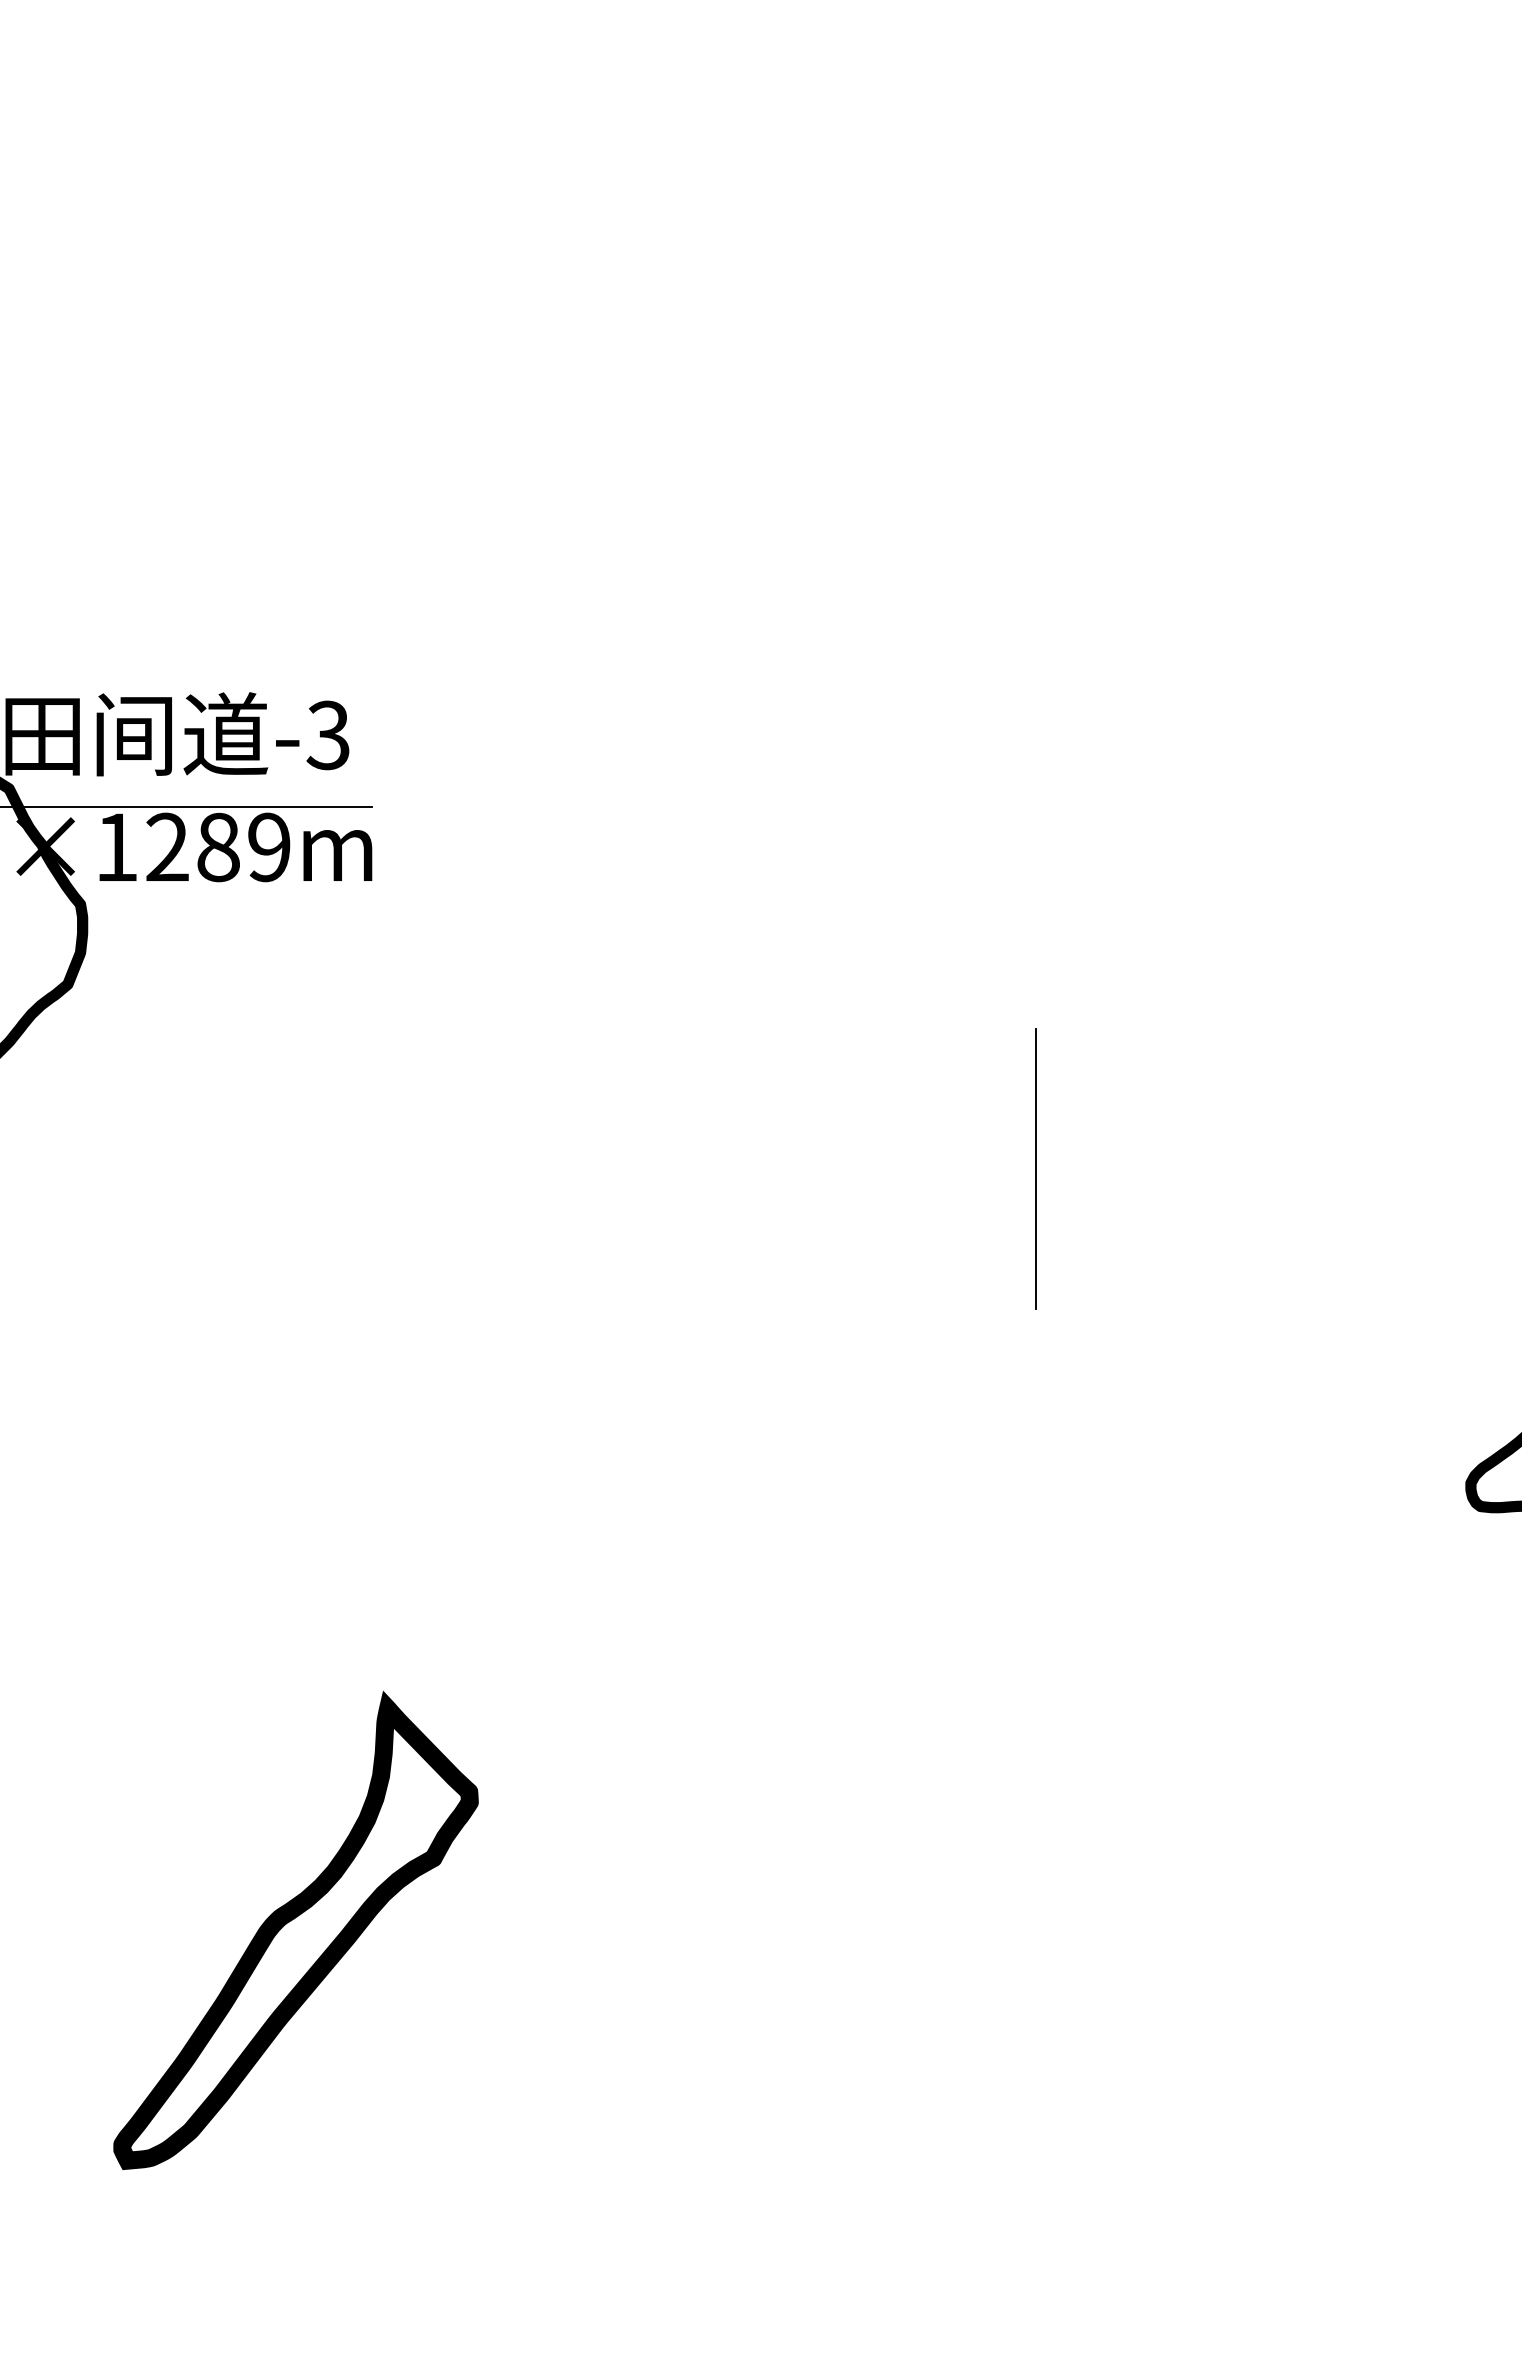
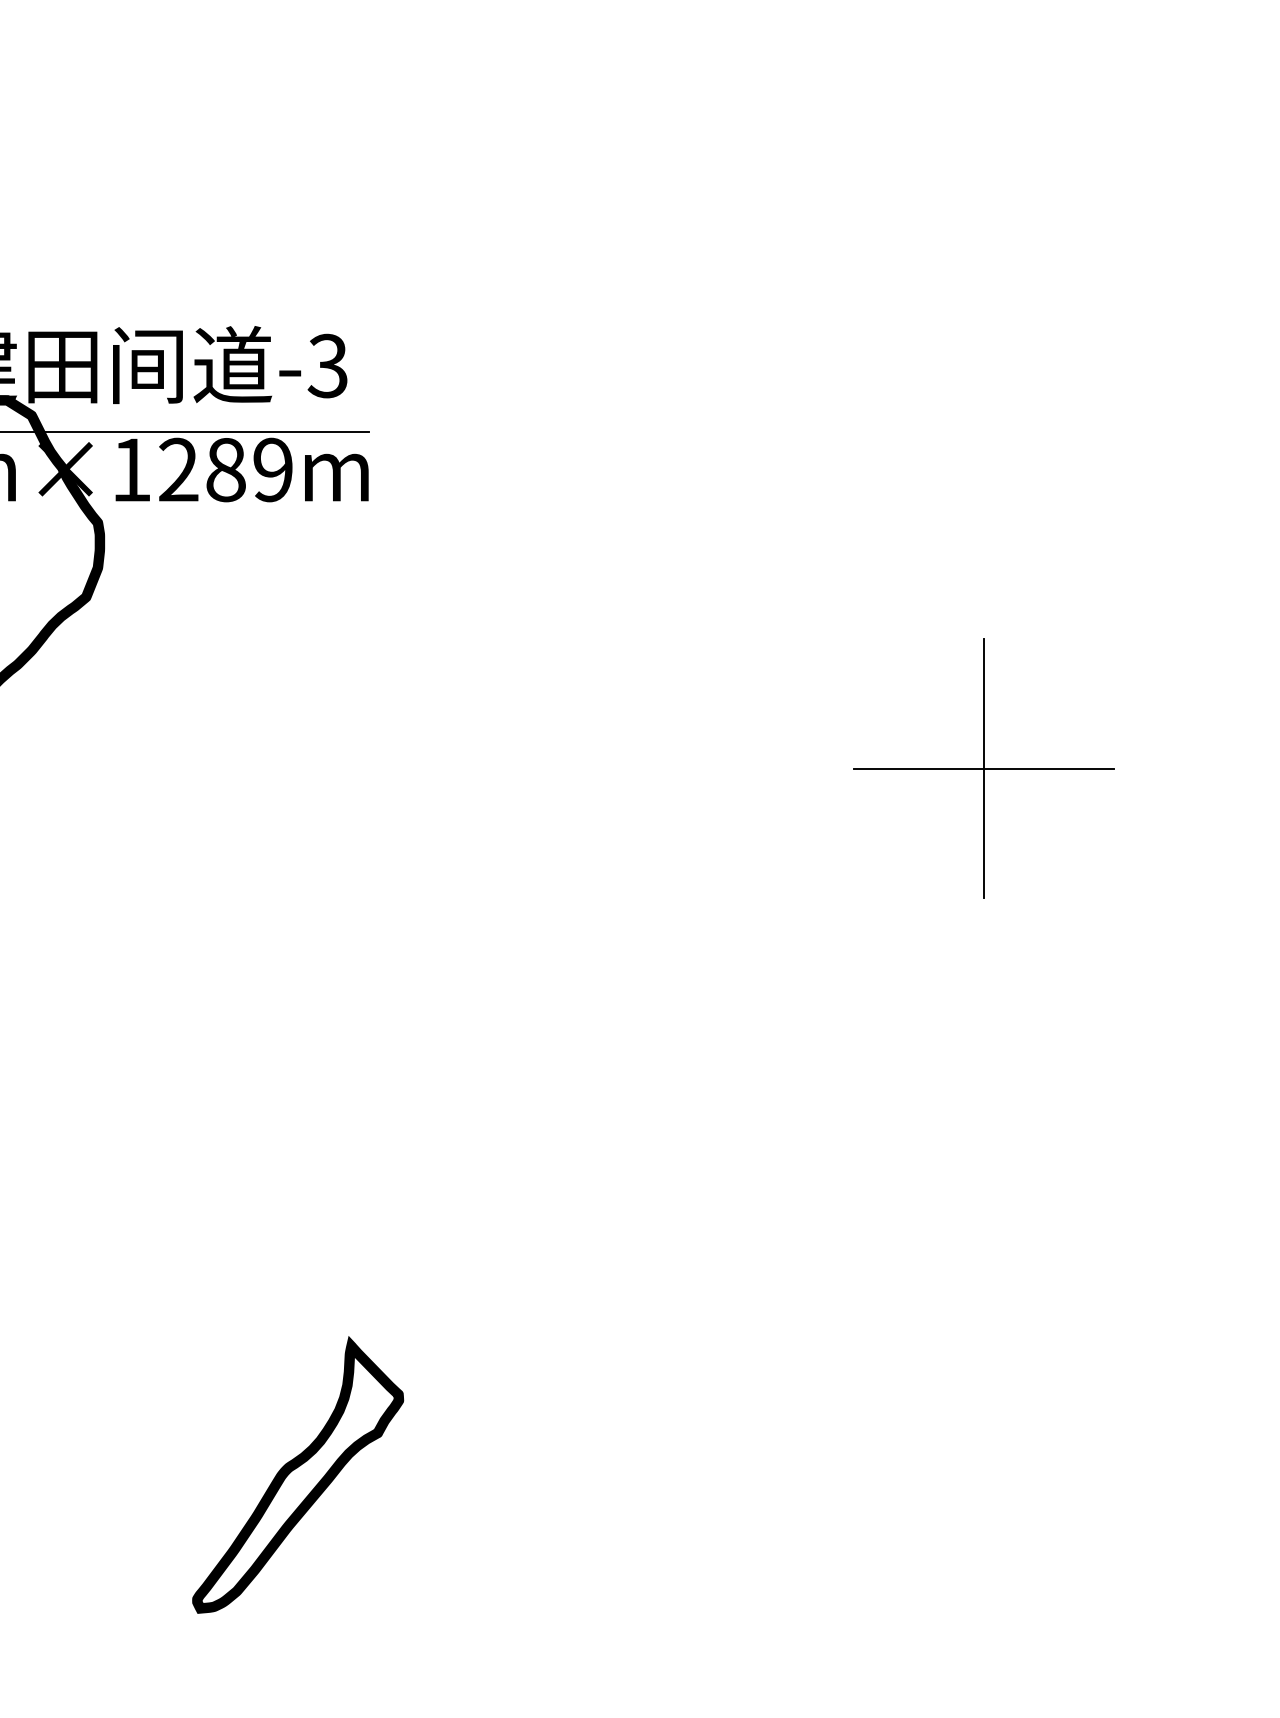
line: (1035, 1169) -> (984, 768), added
part: (296, 1929) -> (298, 1474), size x0.62

